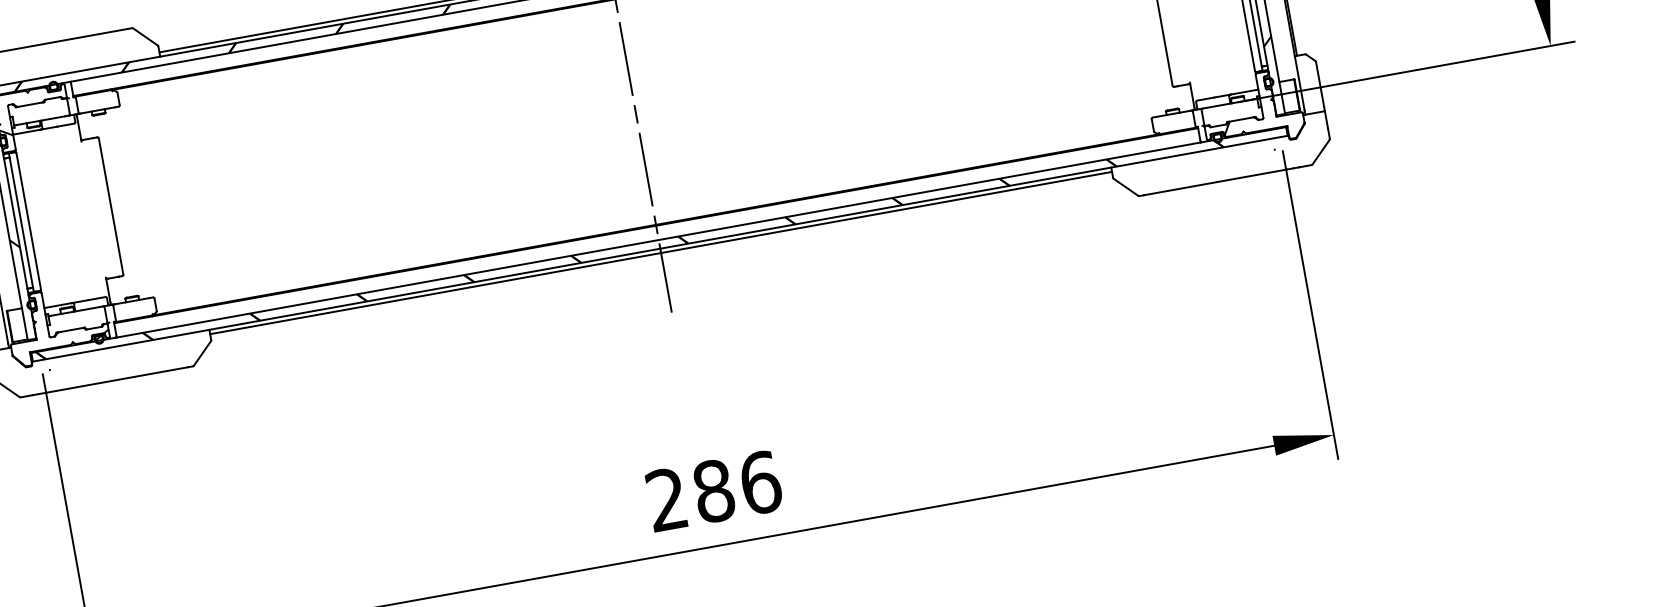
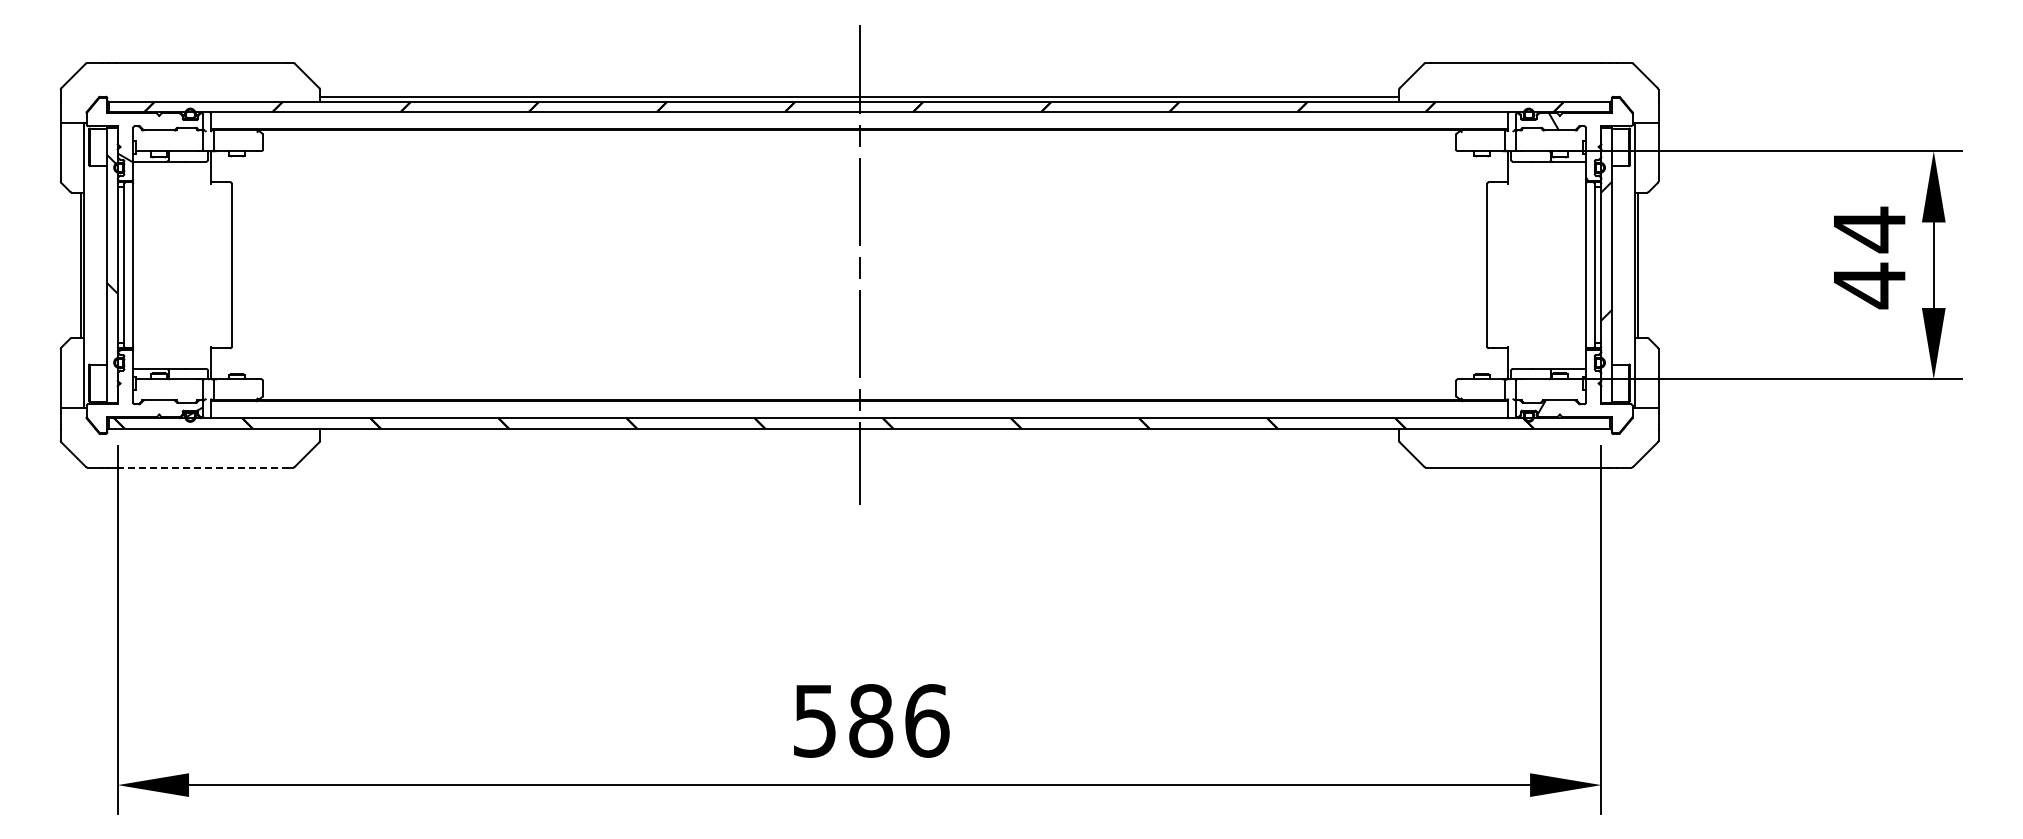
line: (660, 252) -> (859, 433), removed
line: (116, 379) -> (202, 467), solid -> dashed
text: (666, 499) -> (814, 720), 286 -> 586

